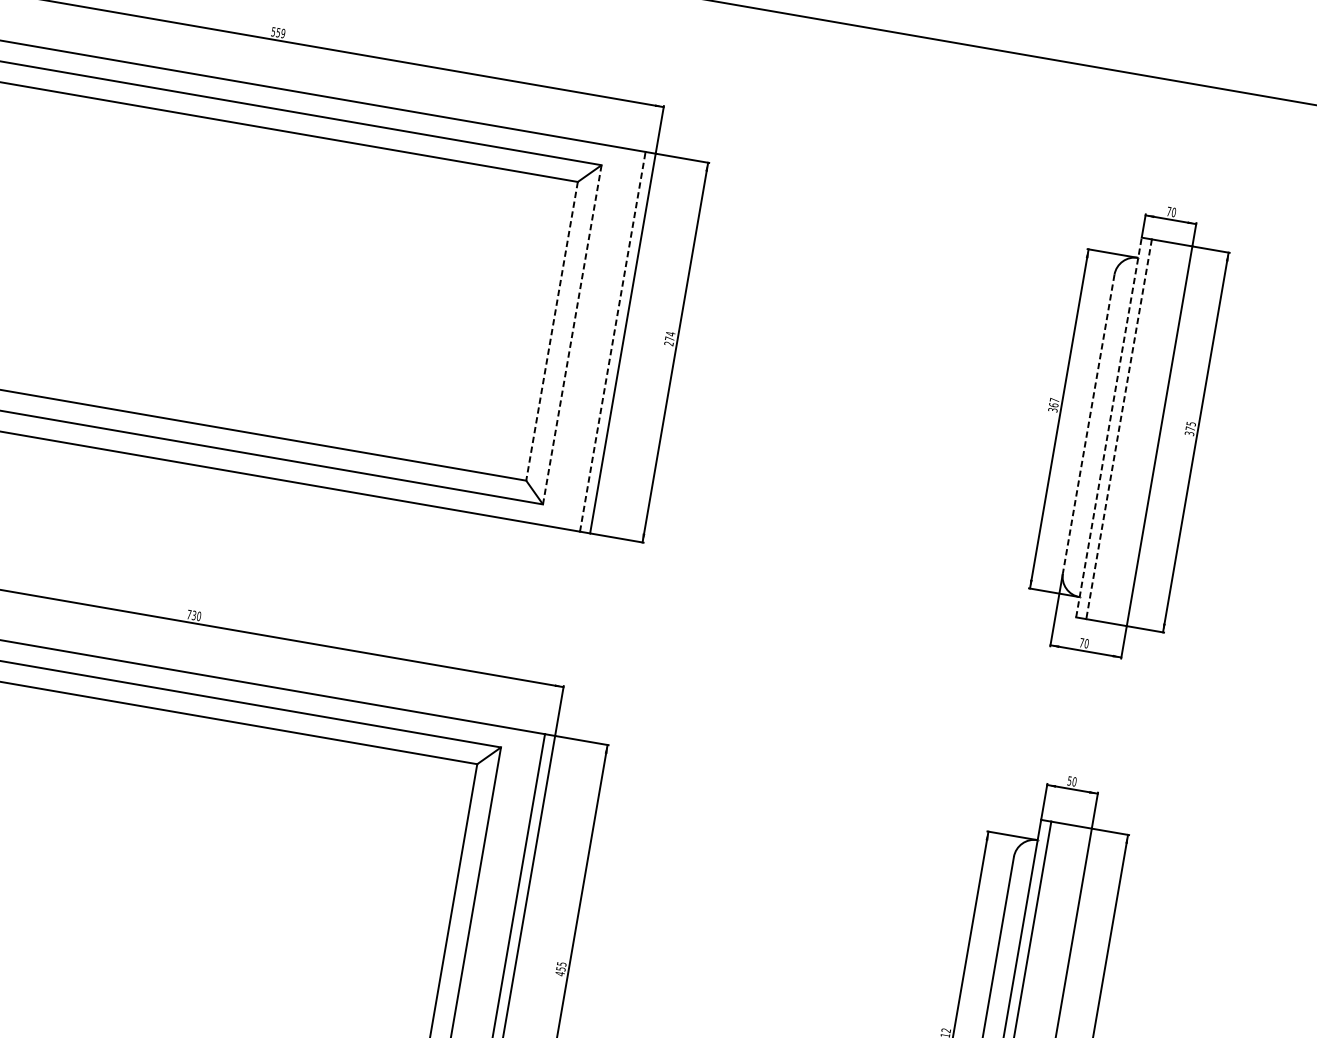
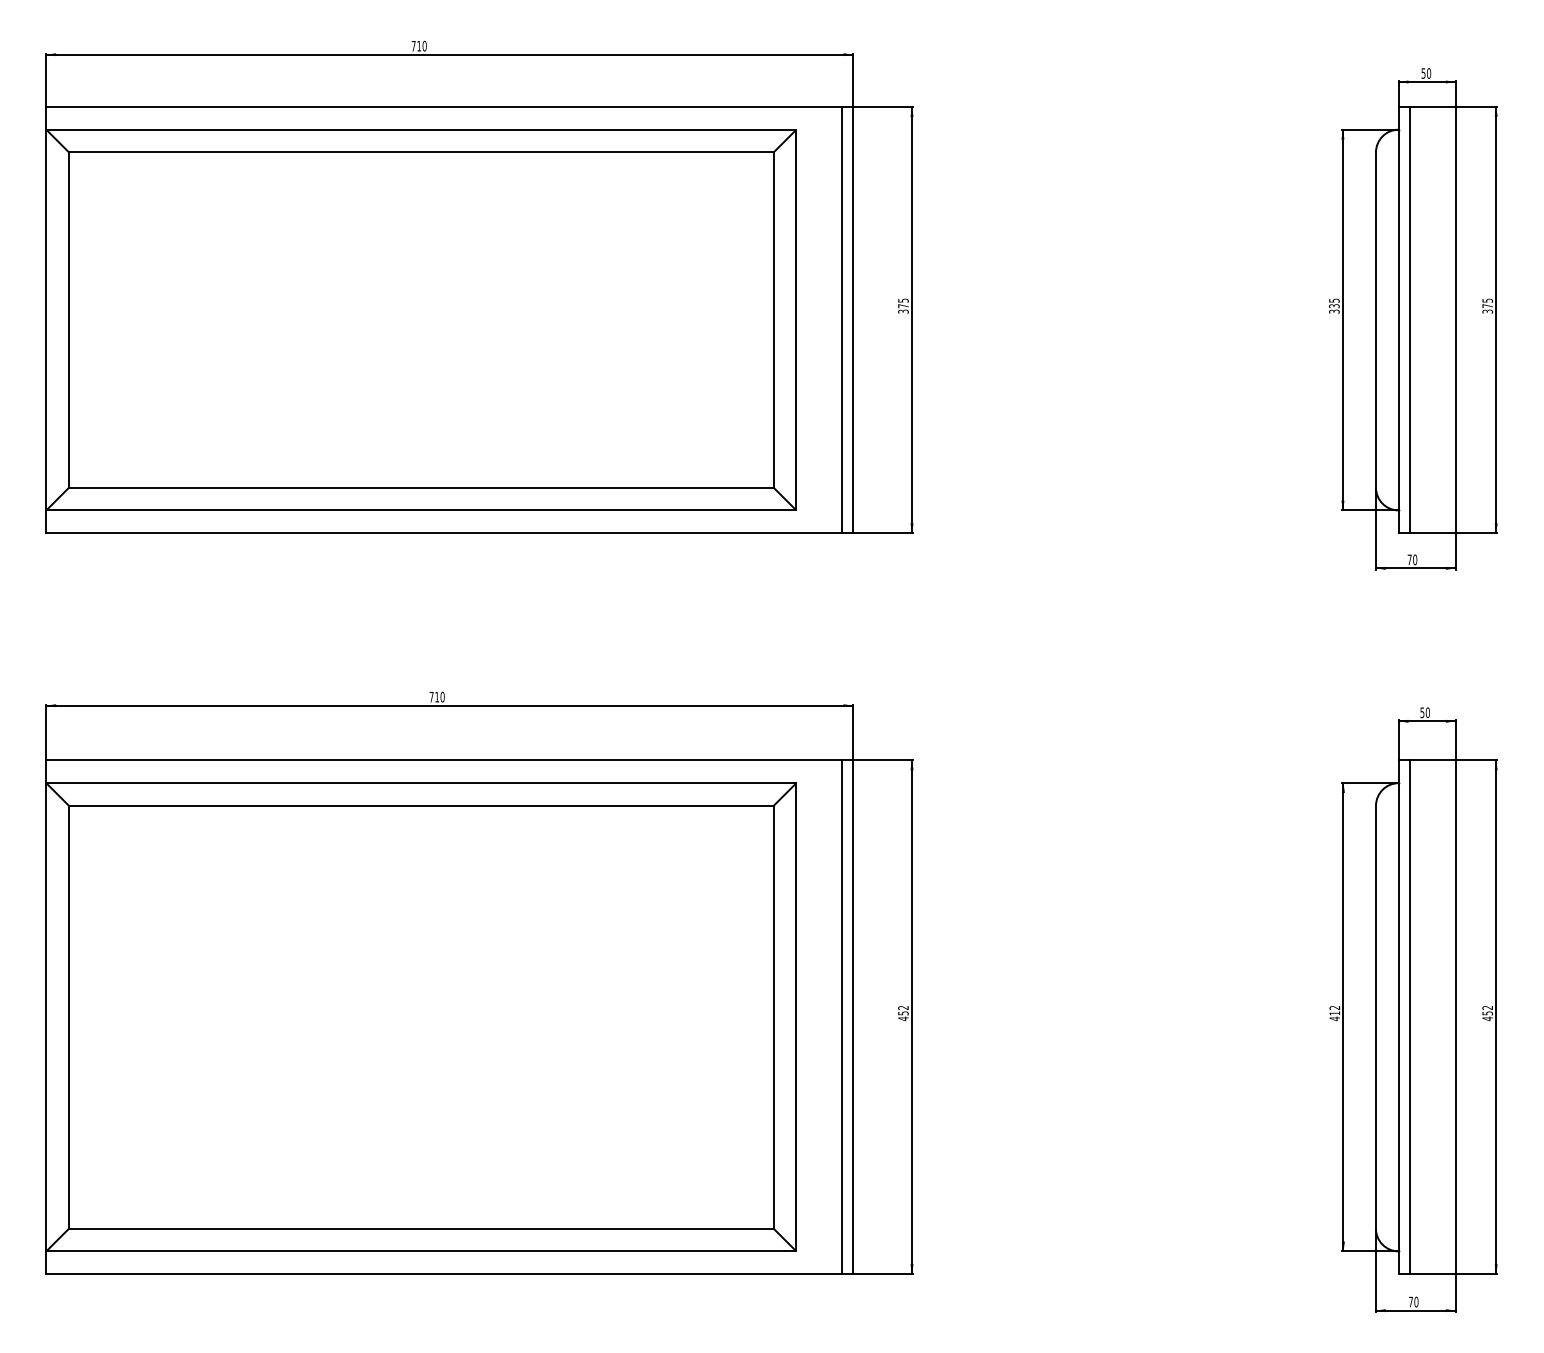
text: (277, 32) -> (418, 46), 559 -> 710
text: (1169, 211) -> (1423, 73), 70 -> 50
line: (551, 331) -> (773, 320), dashed -> solid
line: (572, 335) -> (796, 320), dashed -> solid
text: (669, 338) -> (903, 305), 274 -> 375
line: (612, 341) -> (841, 319), dashed -> solid
text: (1054, 402) -> (1334, 303), 367 -> 335
line: (1088, 424) -> (1375, 320), dashed -> solid
line: (1108, 426) -> (1398, 319), dashed -> solid
line: (1119, 429) -> (1410, 320), dashed -> solid
text: (194, 614) -> (437, 696), 730 -> 710
text: (561, 963) -> (903, 1007), 455 -> 452

